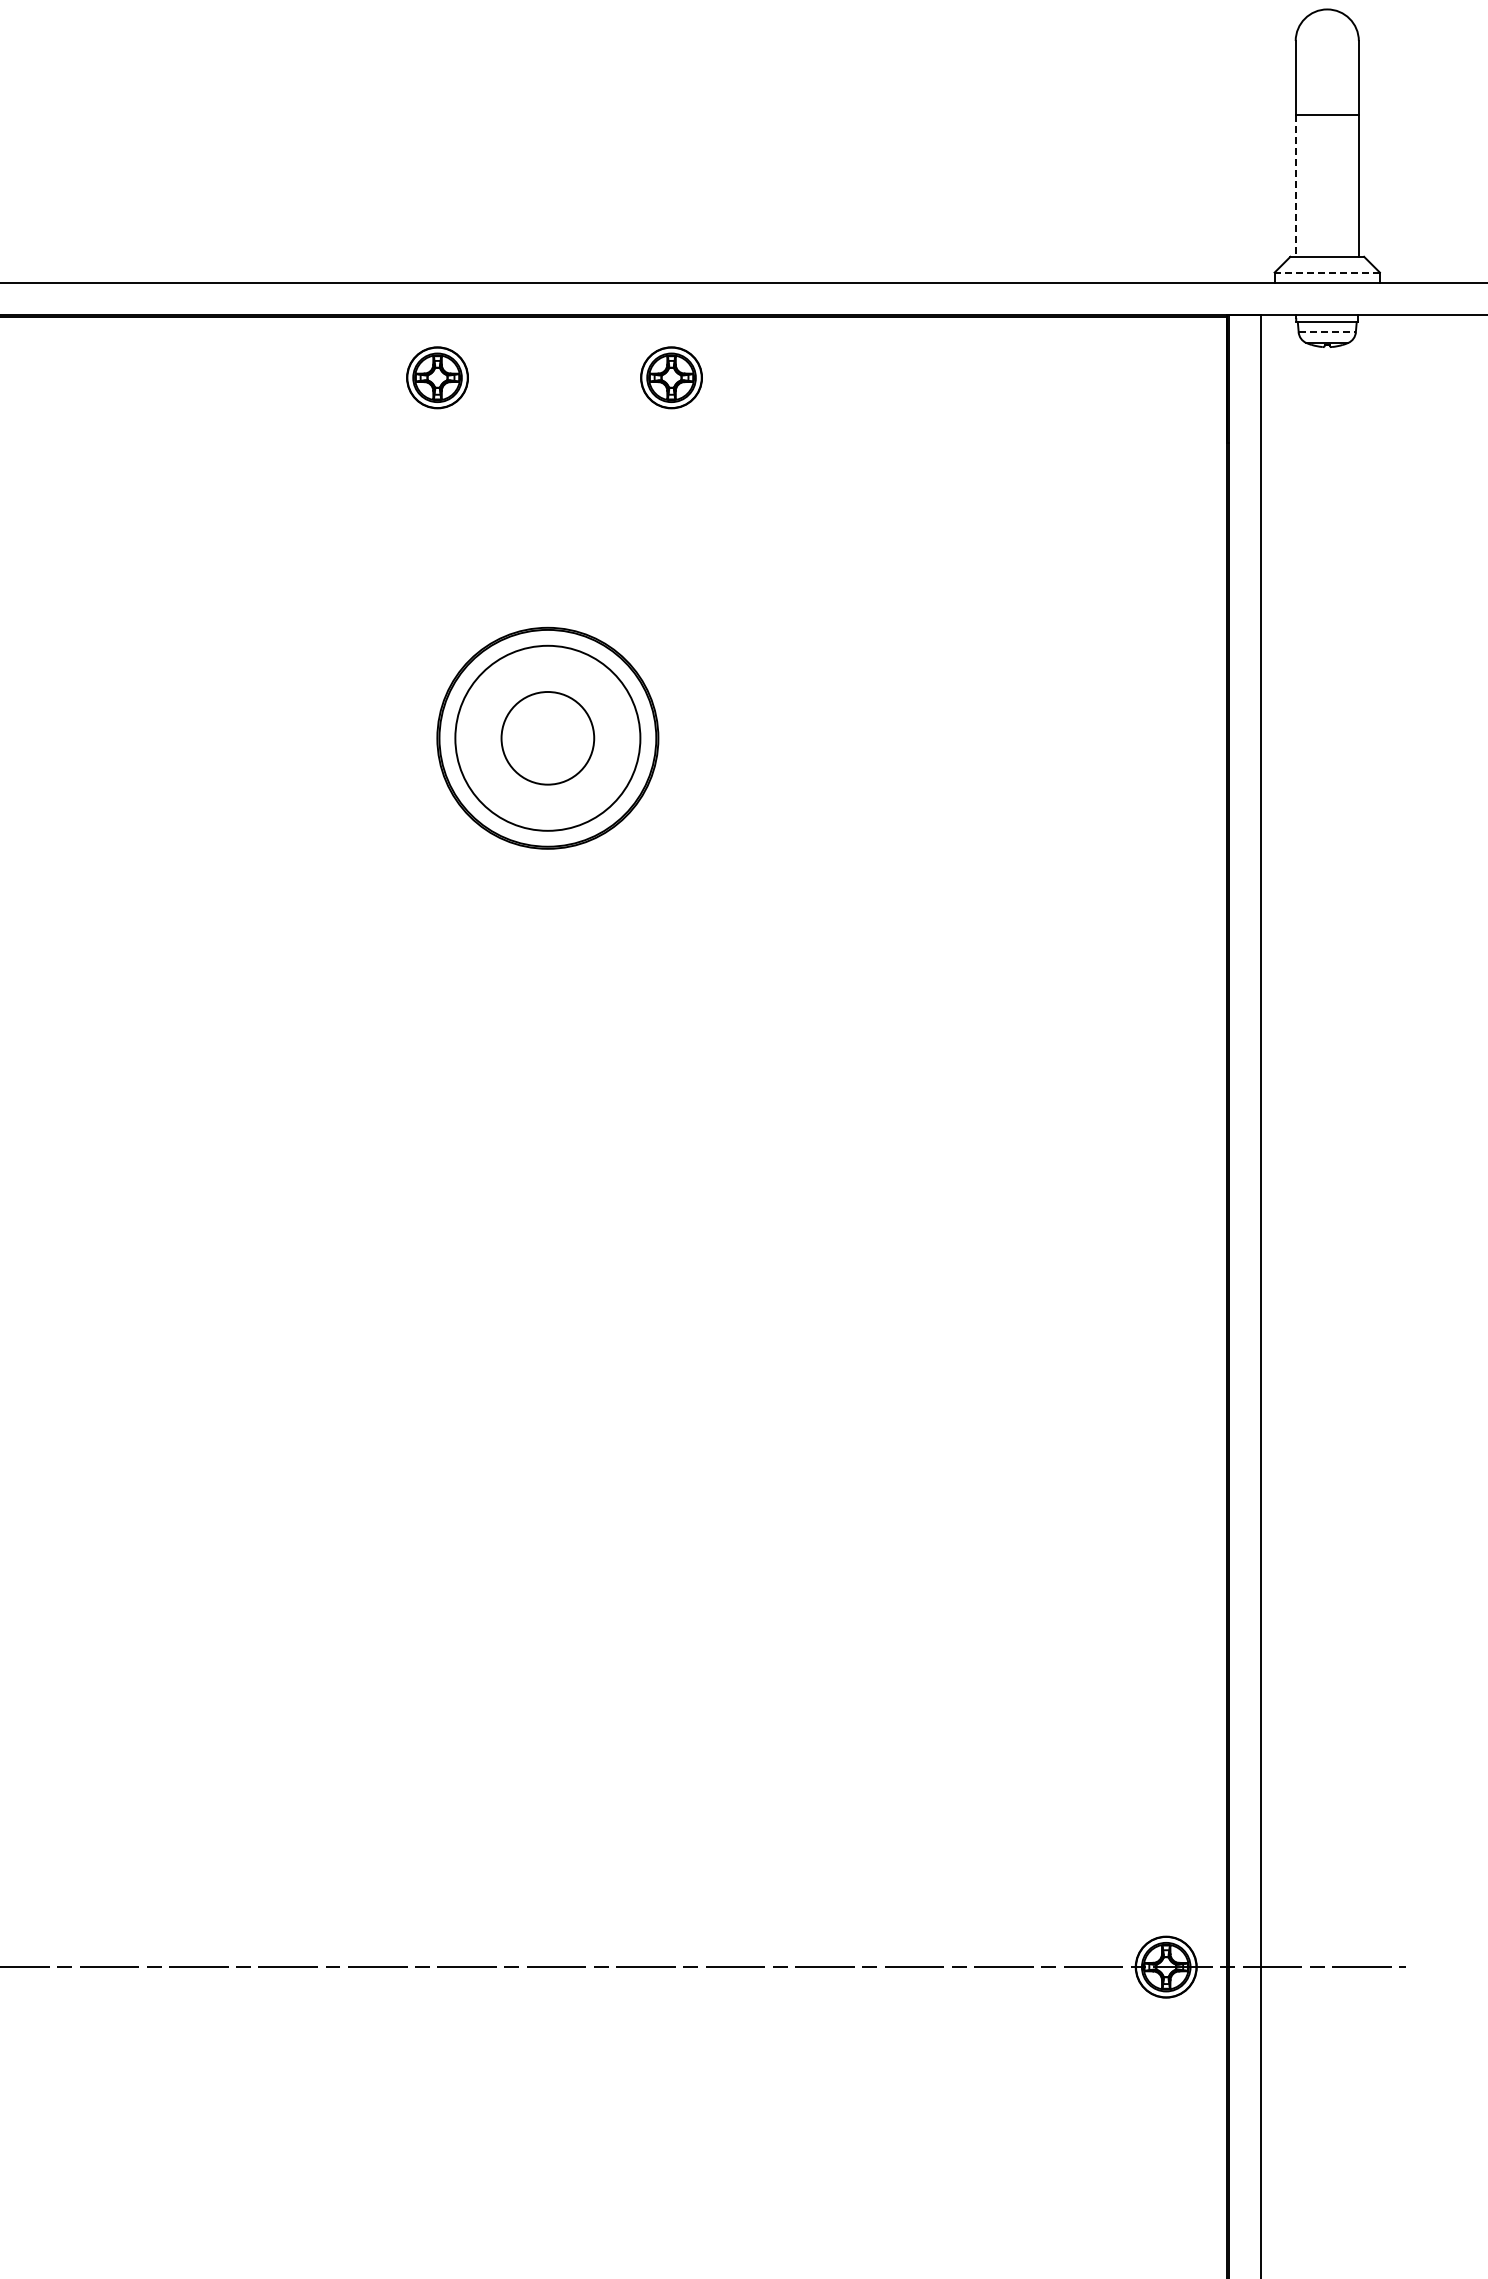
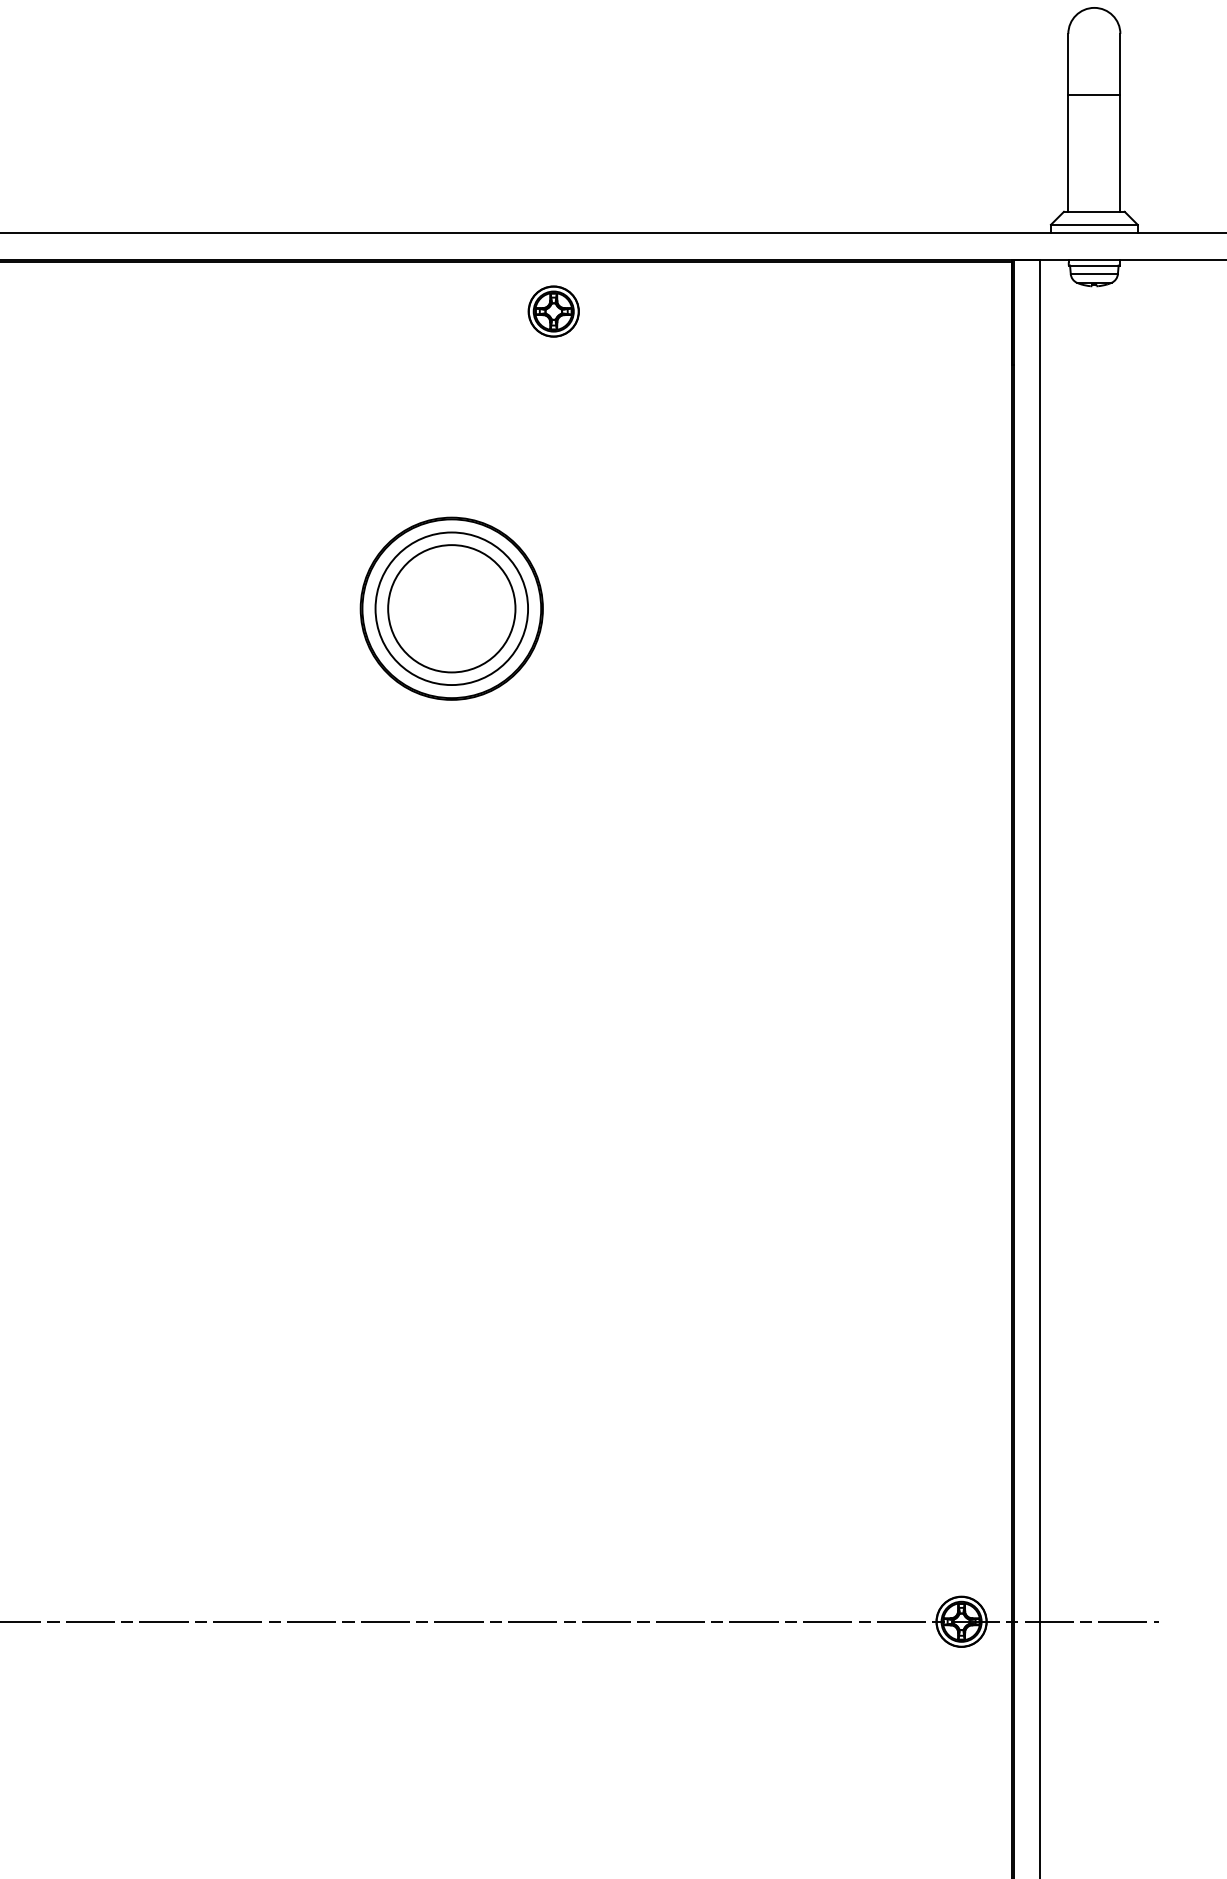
line: (1295, 186) -> (1068, 153), dashed -> solid
line: (1327, 272) -> (1094, 224), dashed -> solid
line: (1327, 332) -> (1094, 274), dashed -> solid
part: (437, 377) -> (360, 311), removed
circle: (547, 738) -> (451, 608), size x1.67

